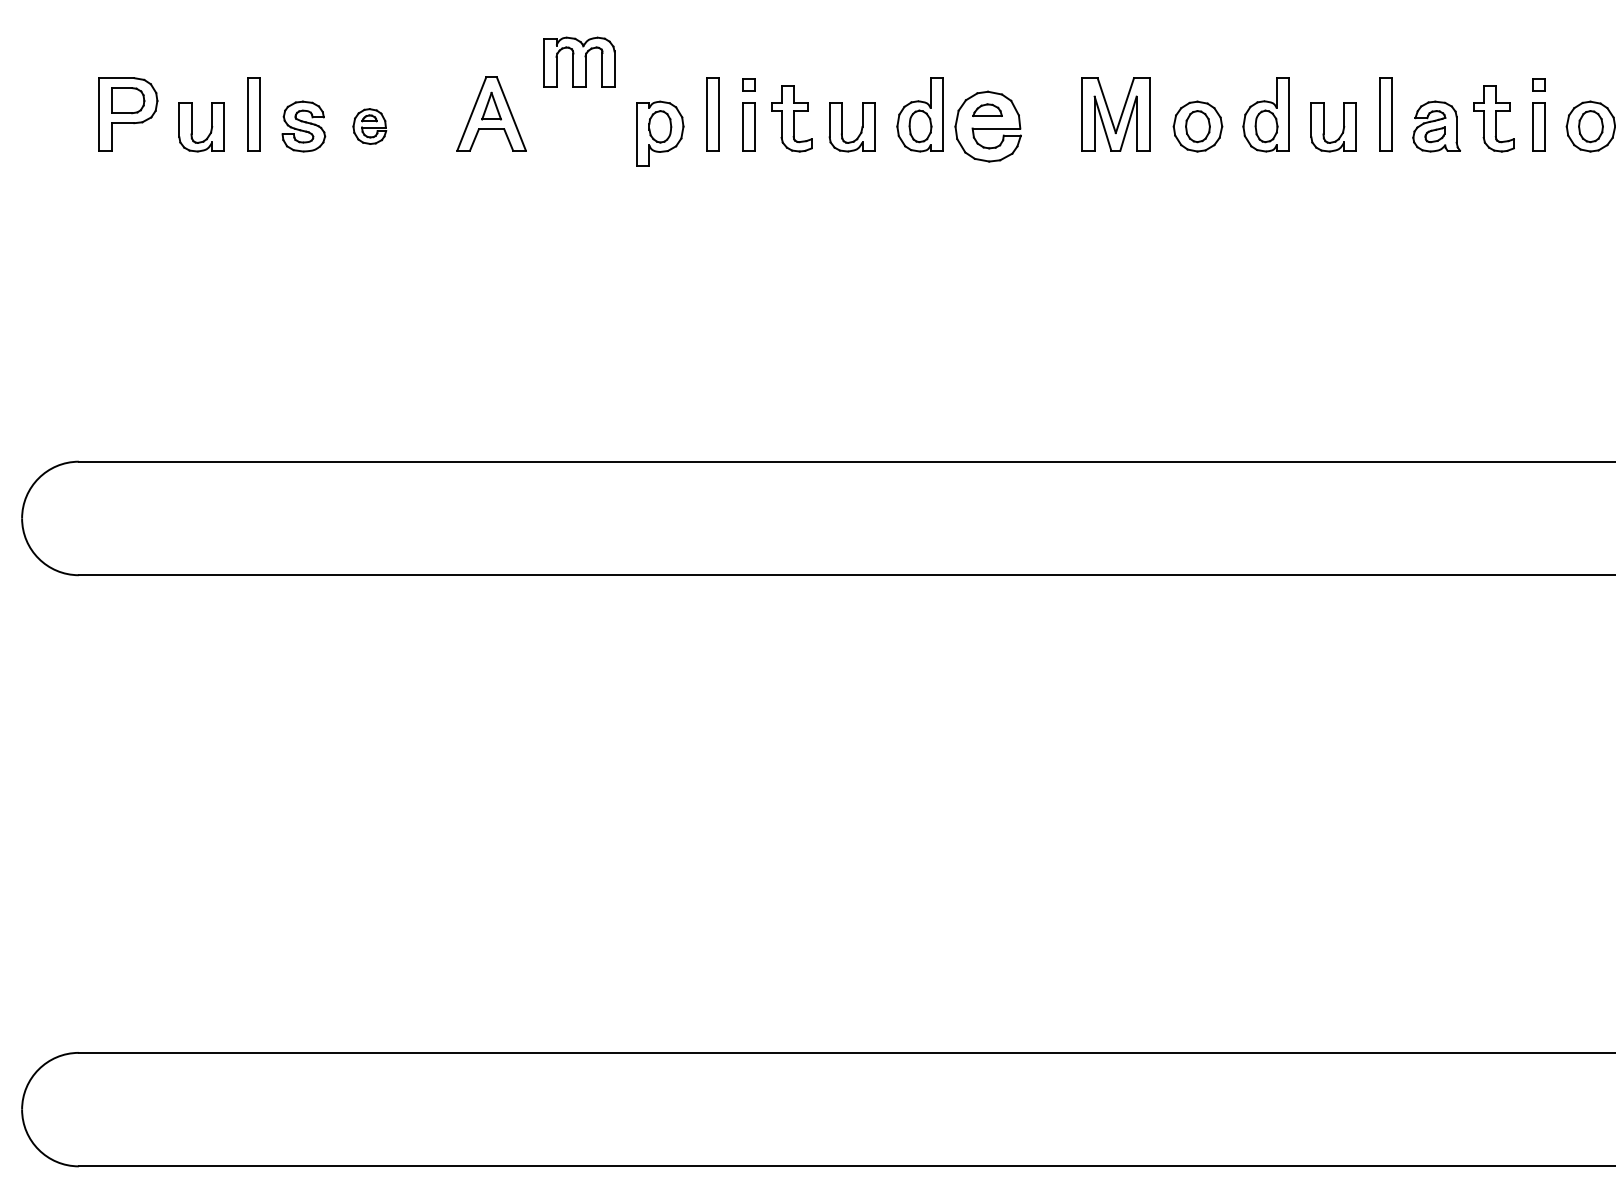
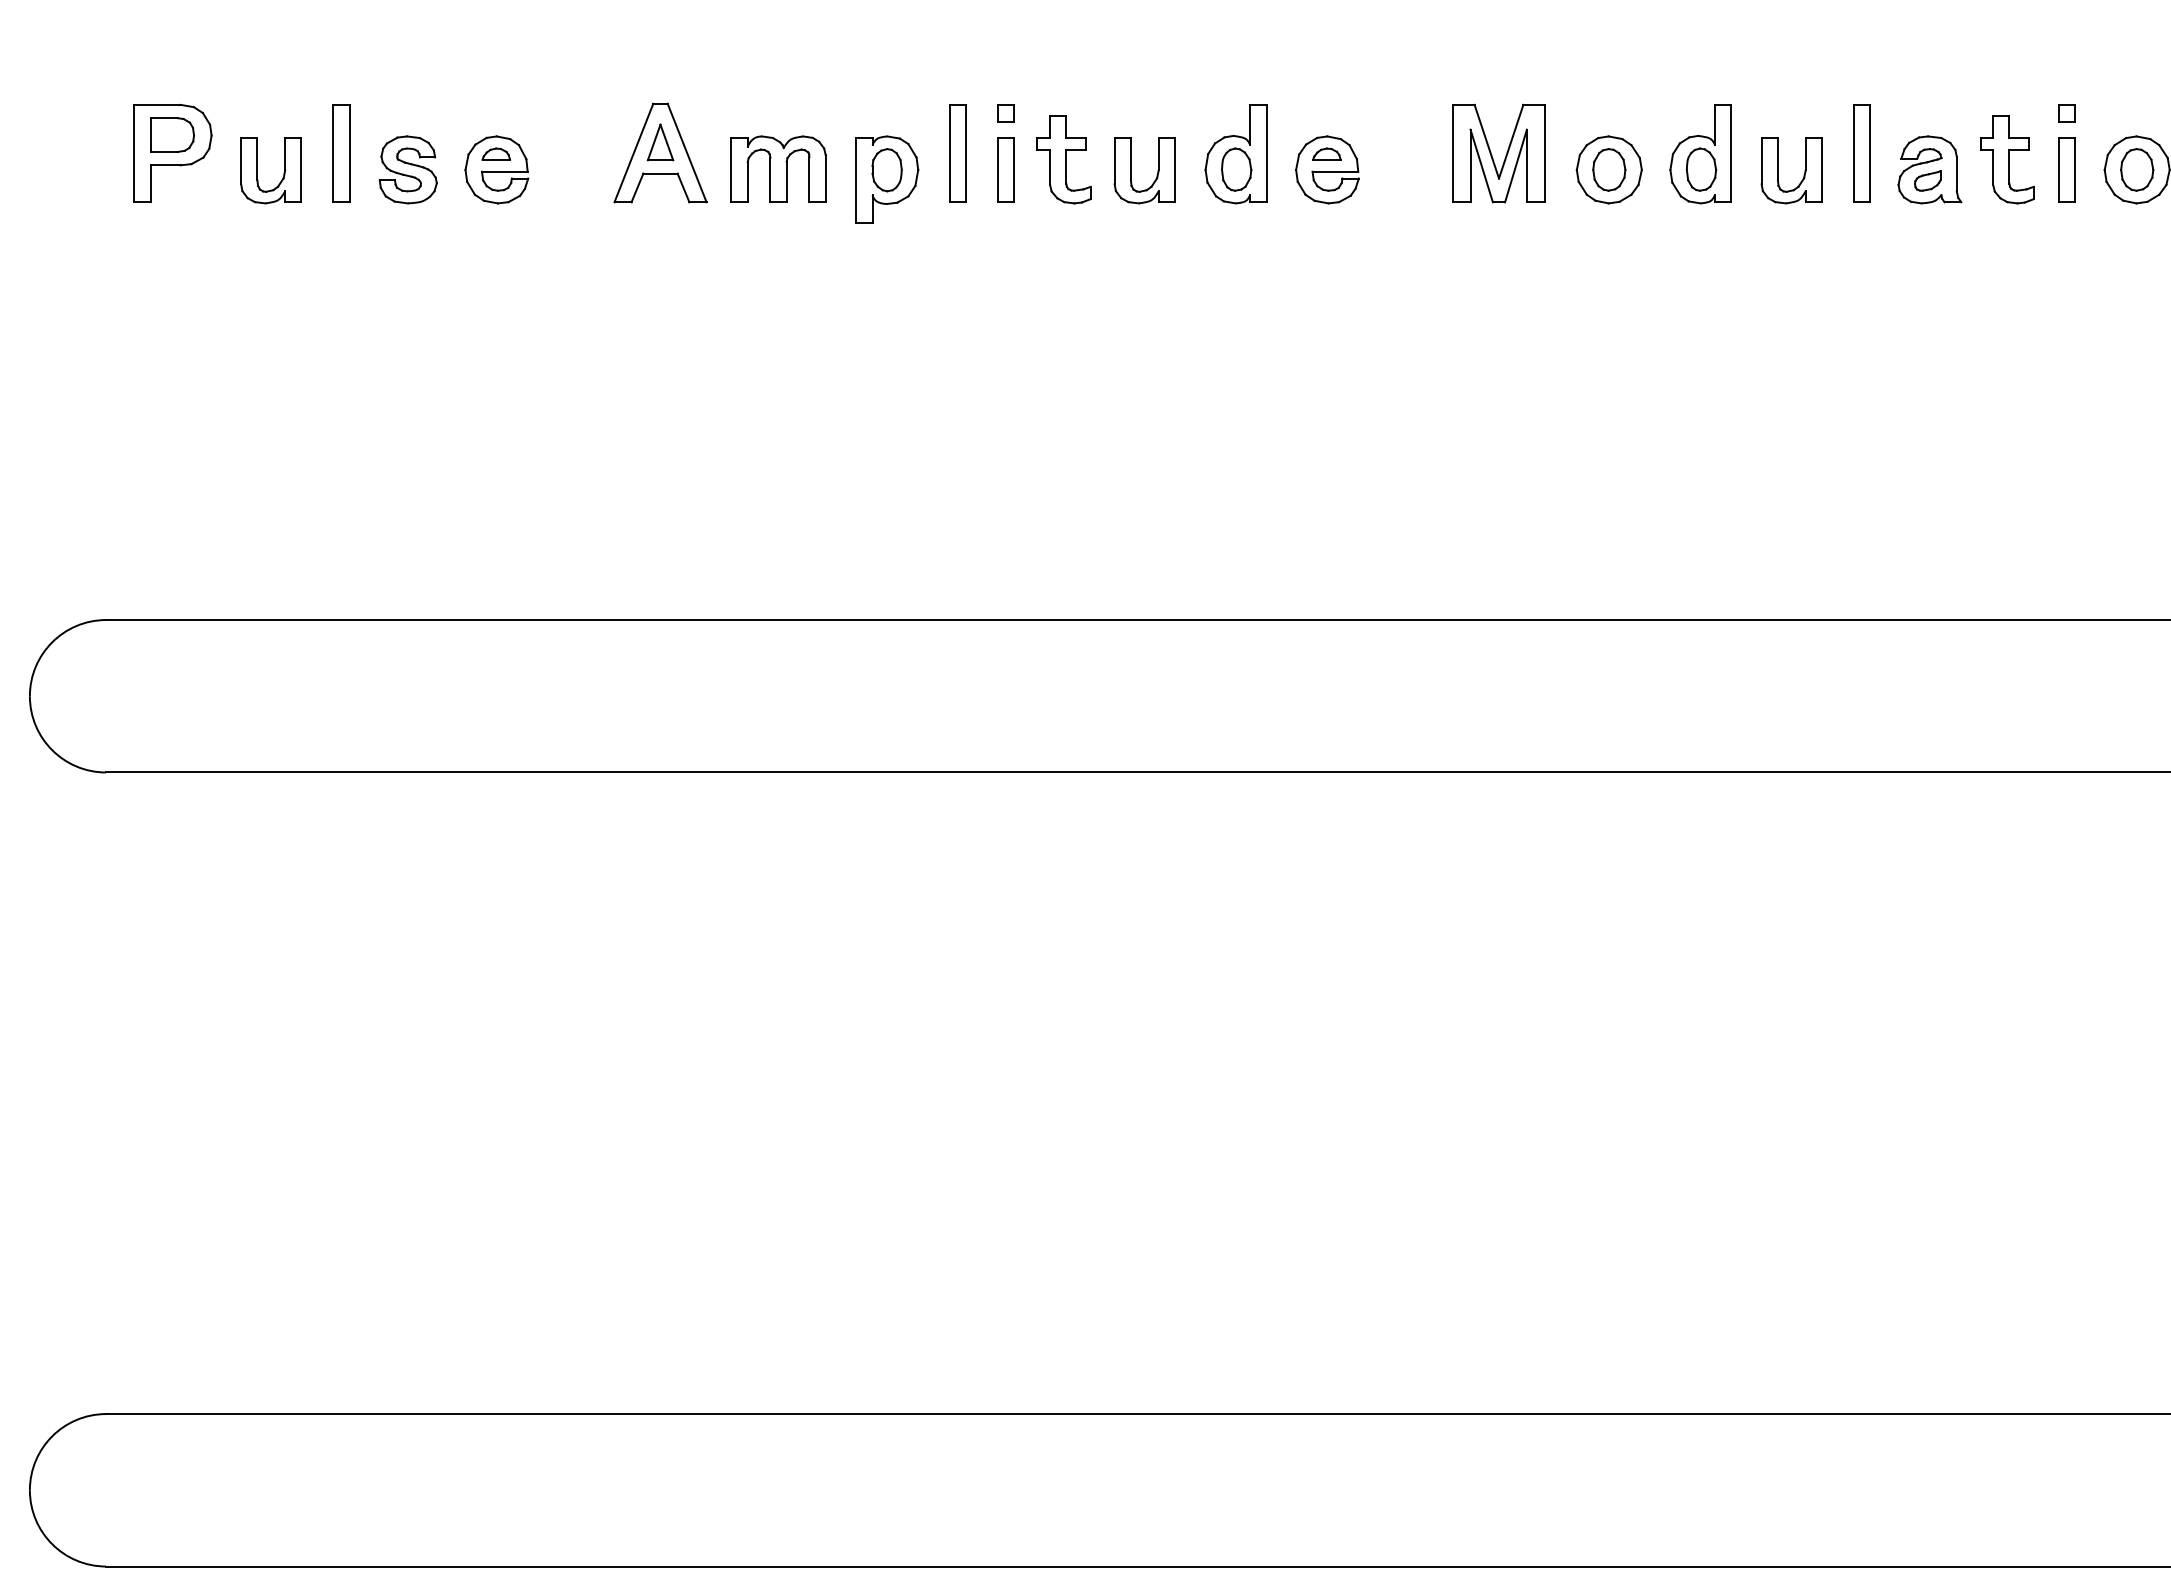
part: (579, 61) -> (778, 168), moved
part: (369, 126) -> (496, 169), size x1.43
part: (987, 126) -> (1326, 169), size x0.71

